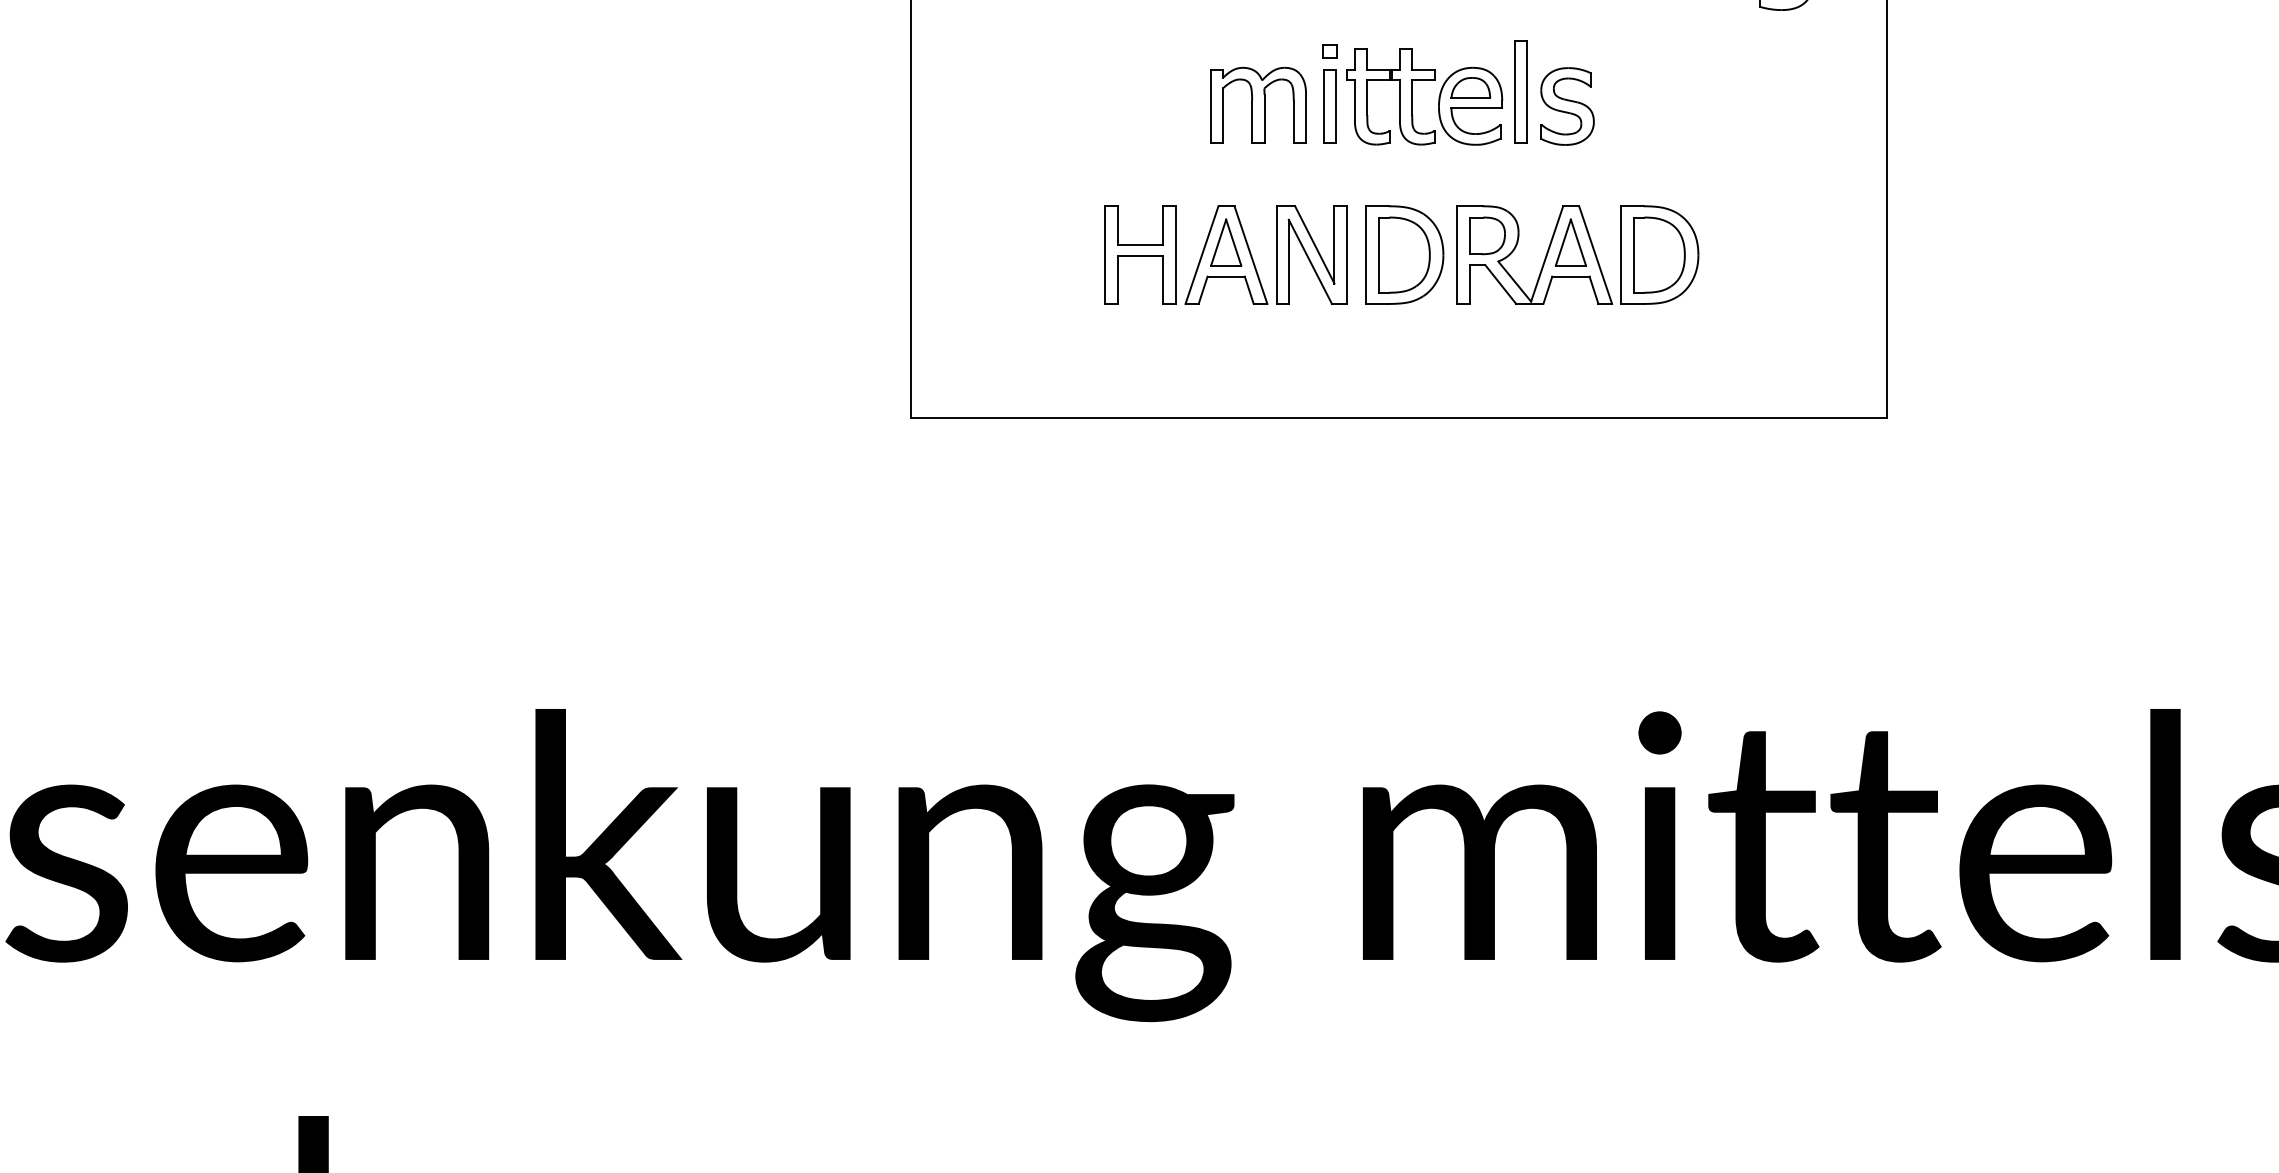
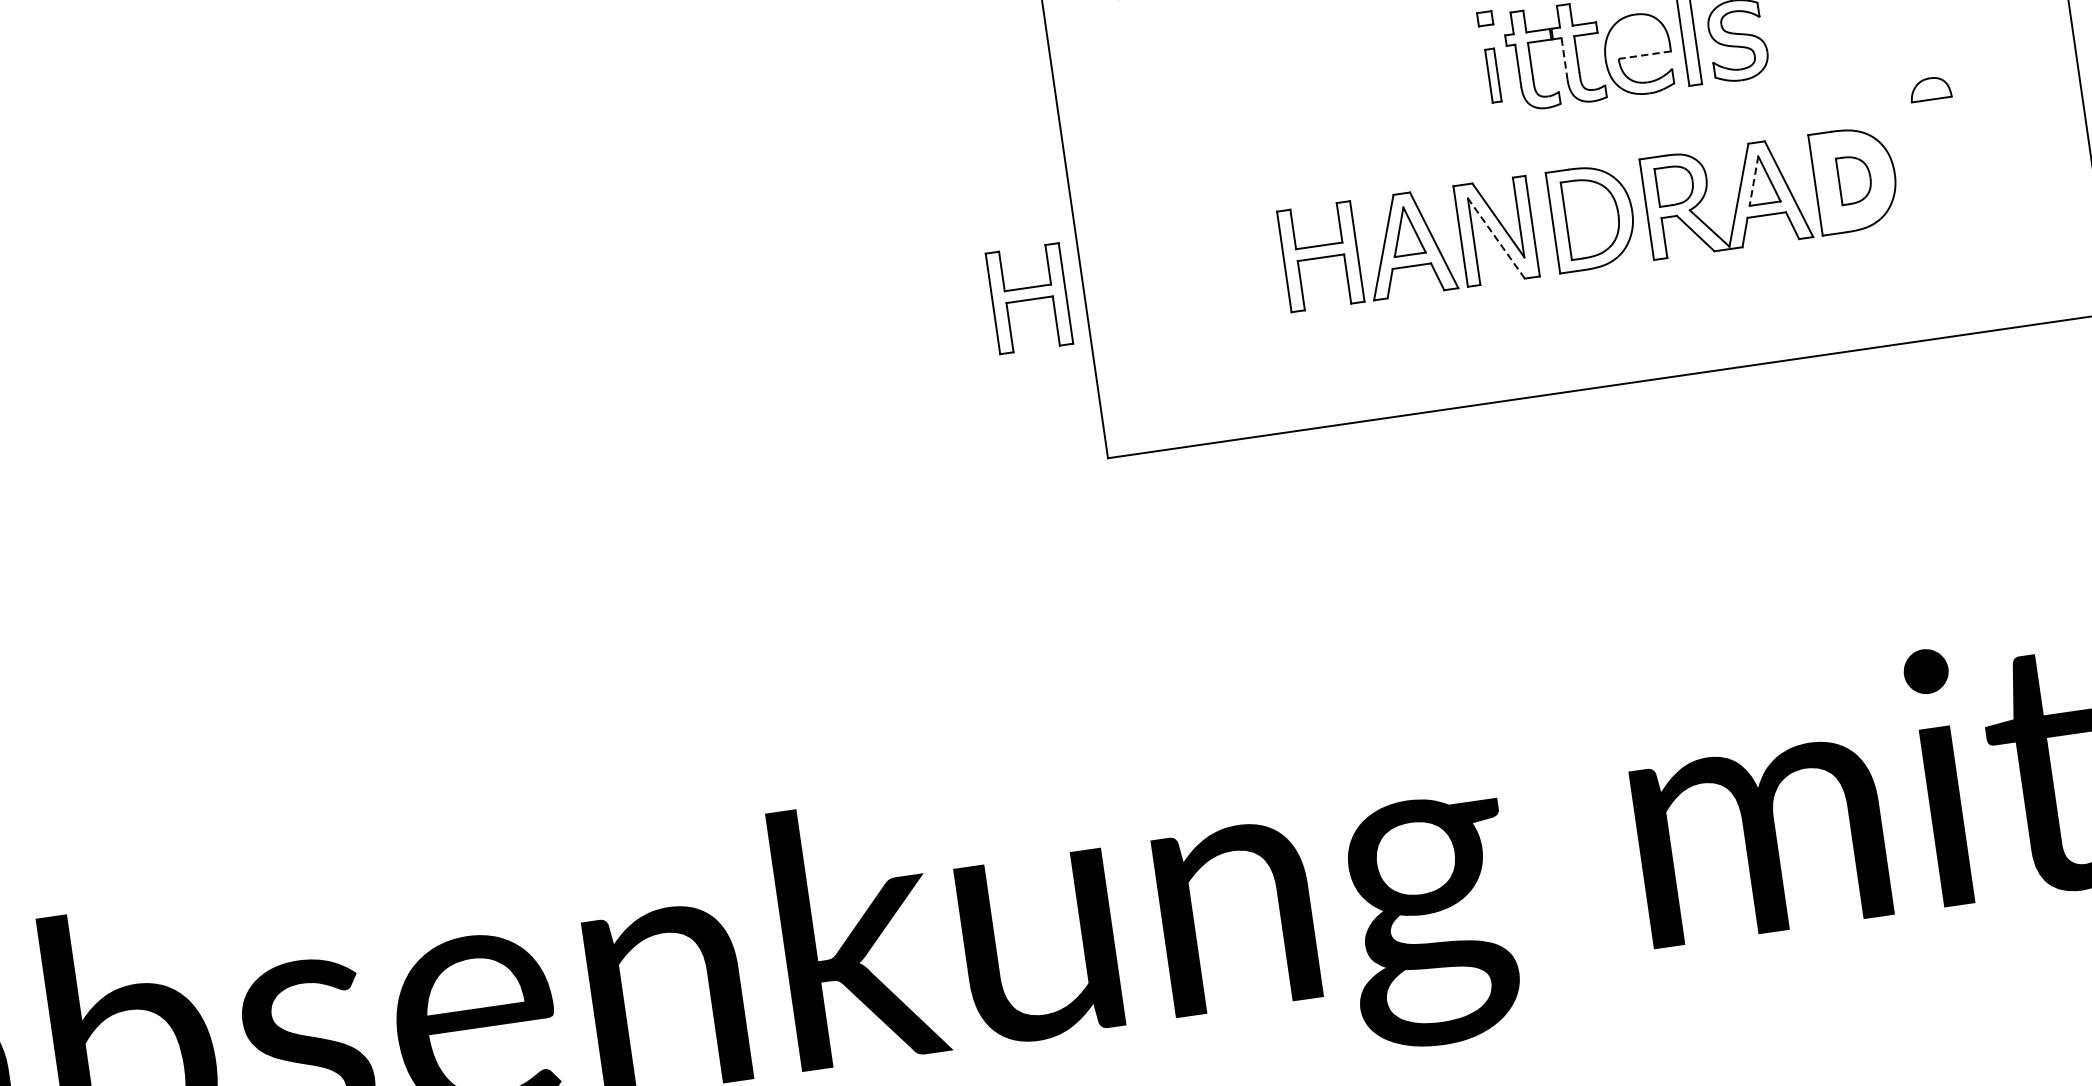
part: (1470, 87) -> (1929, 88), moved
line: (1399, 99) -> (1564, 58), solid -> dashed
part: (1258, 104) -> (1419, 84), removed
part: (1329, 106) -> (1492, 75), size x0.7
line: (1476, 107) -> (1644, 54), solid -> dashed
line: (1563, 243) -> (1754, 182), solid -> dashed
part: (857, 254) -> (1029, 298), added
part: (1659, 254) -> (1854, 179), size x0.6
line: (1310, 261) -> (1496, 238), solid -> dashed

